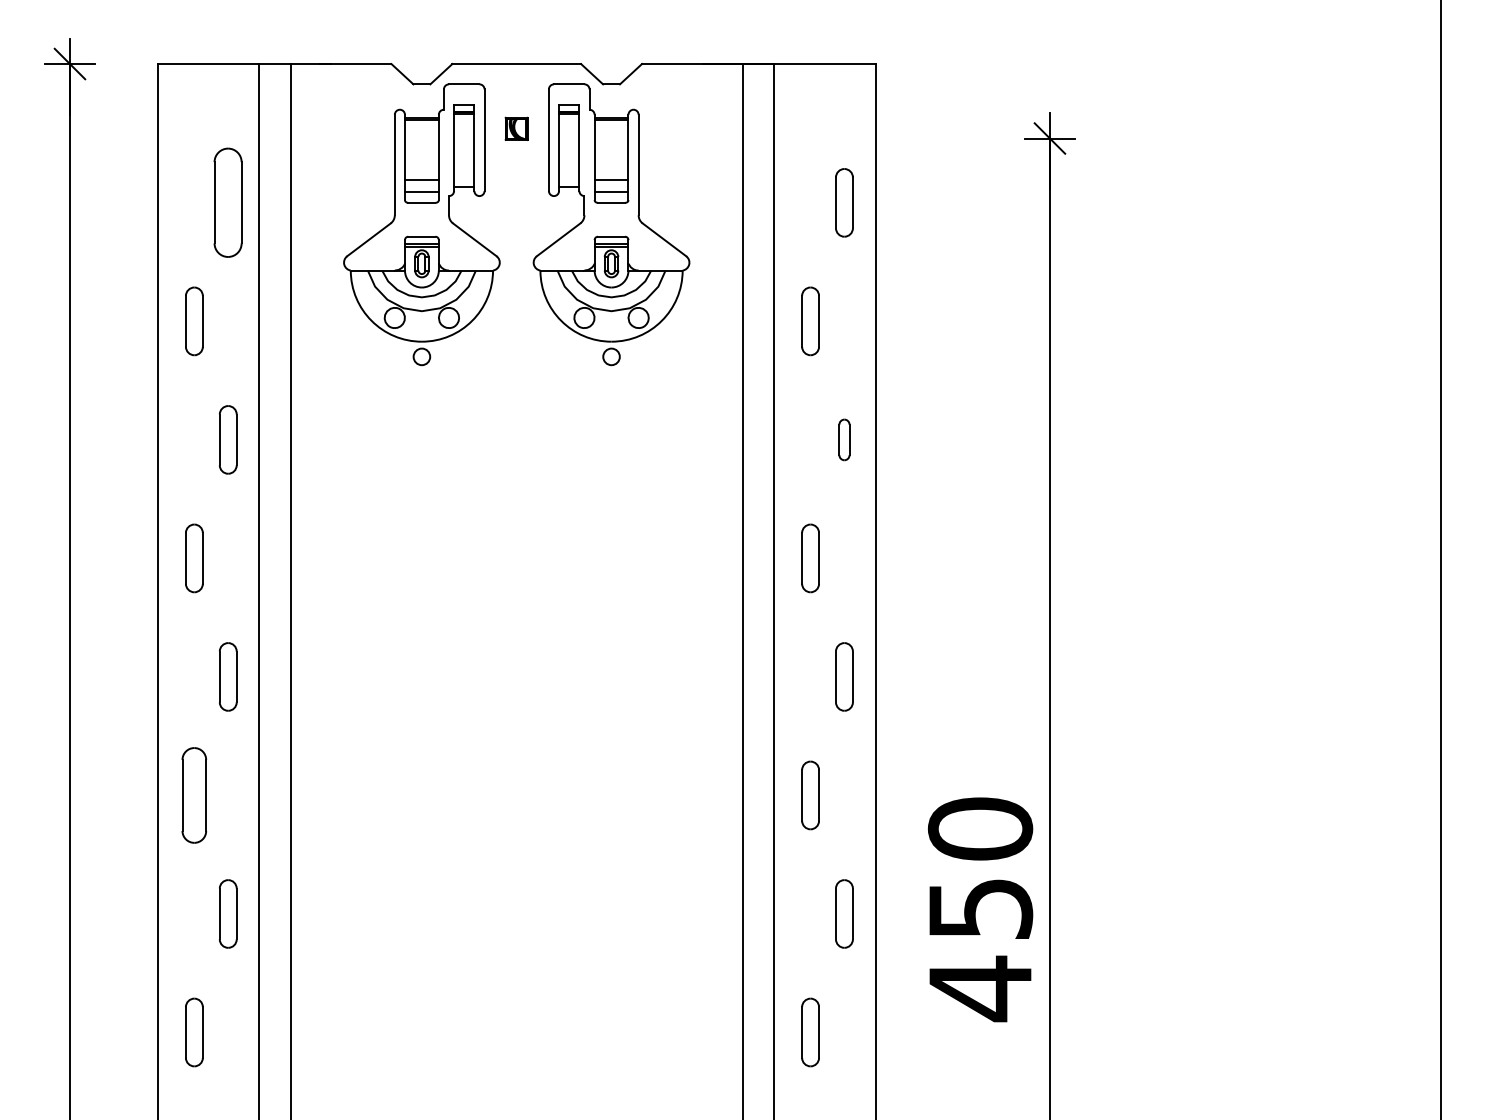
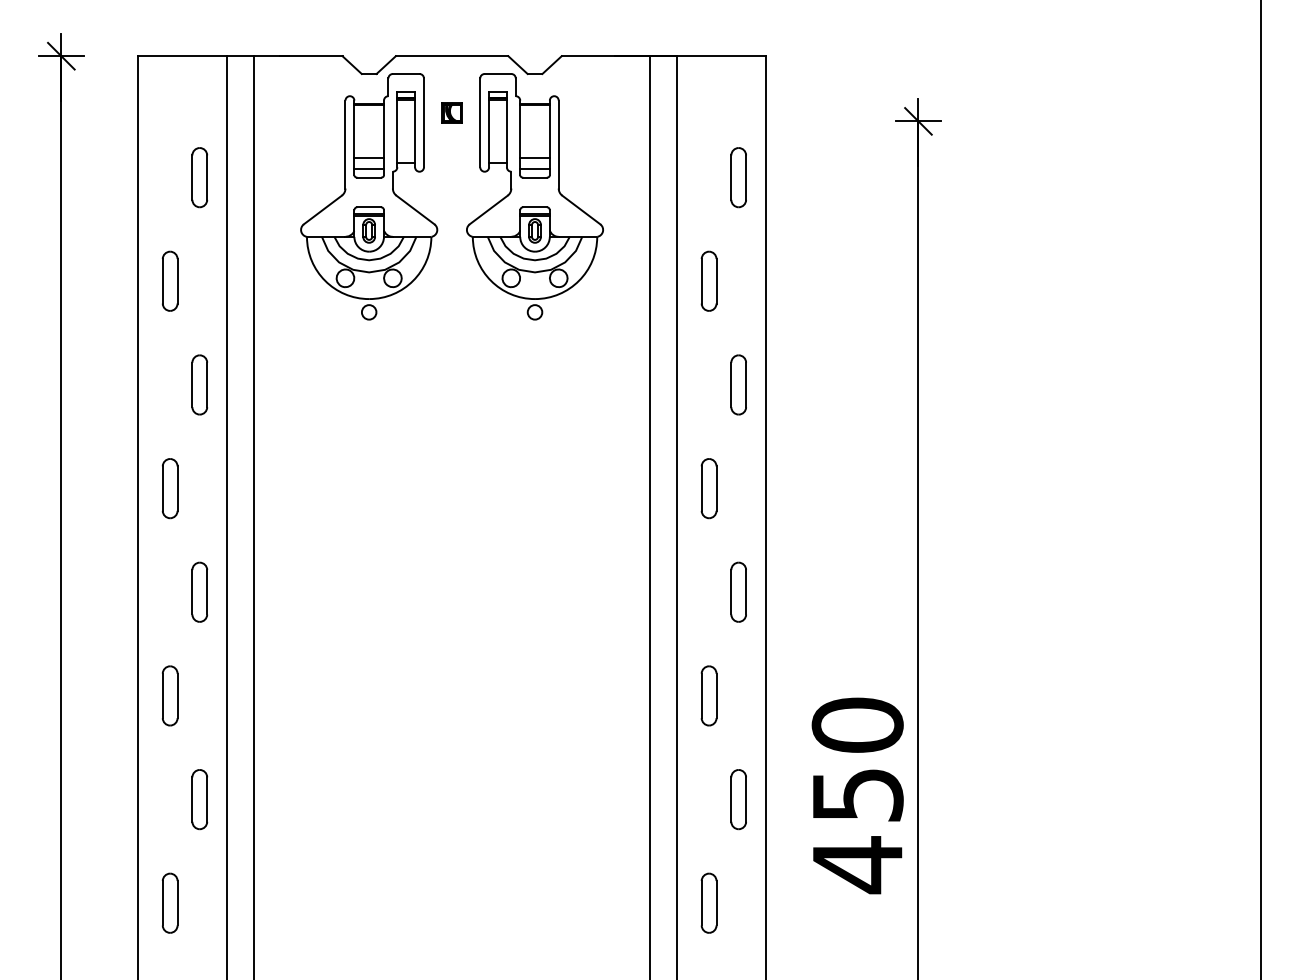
part: (228, 202) -> (200, 177), size x0.62
part: (844, 439) -> (738, 384), size x1.67
part: (194, 795) -> (170, 695), size x0.71

